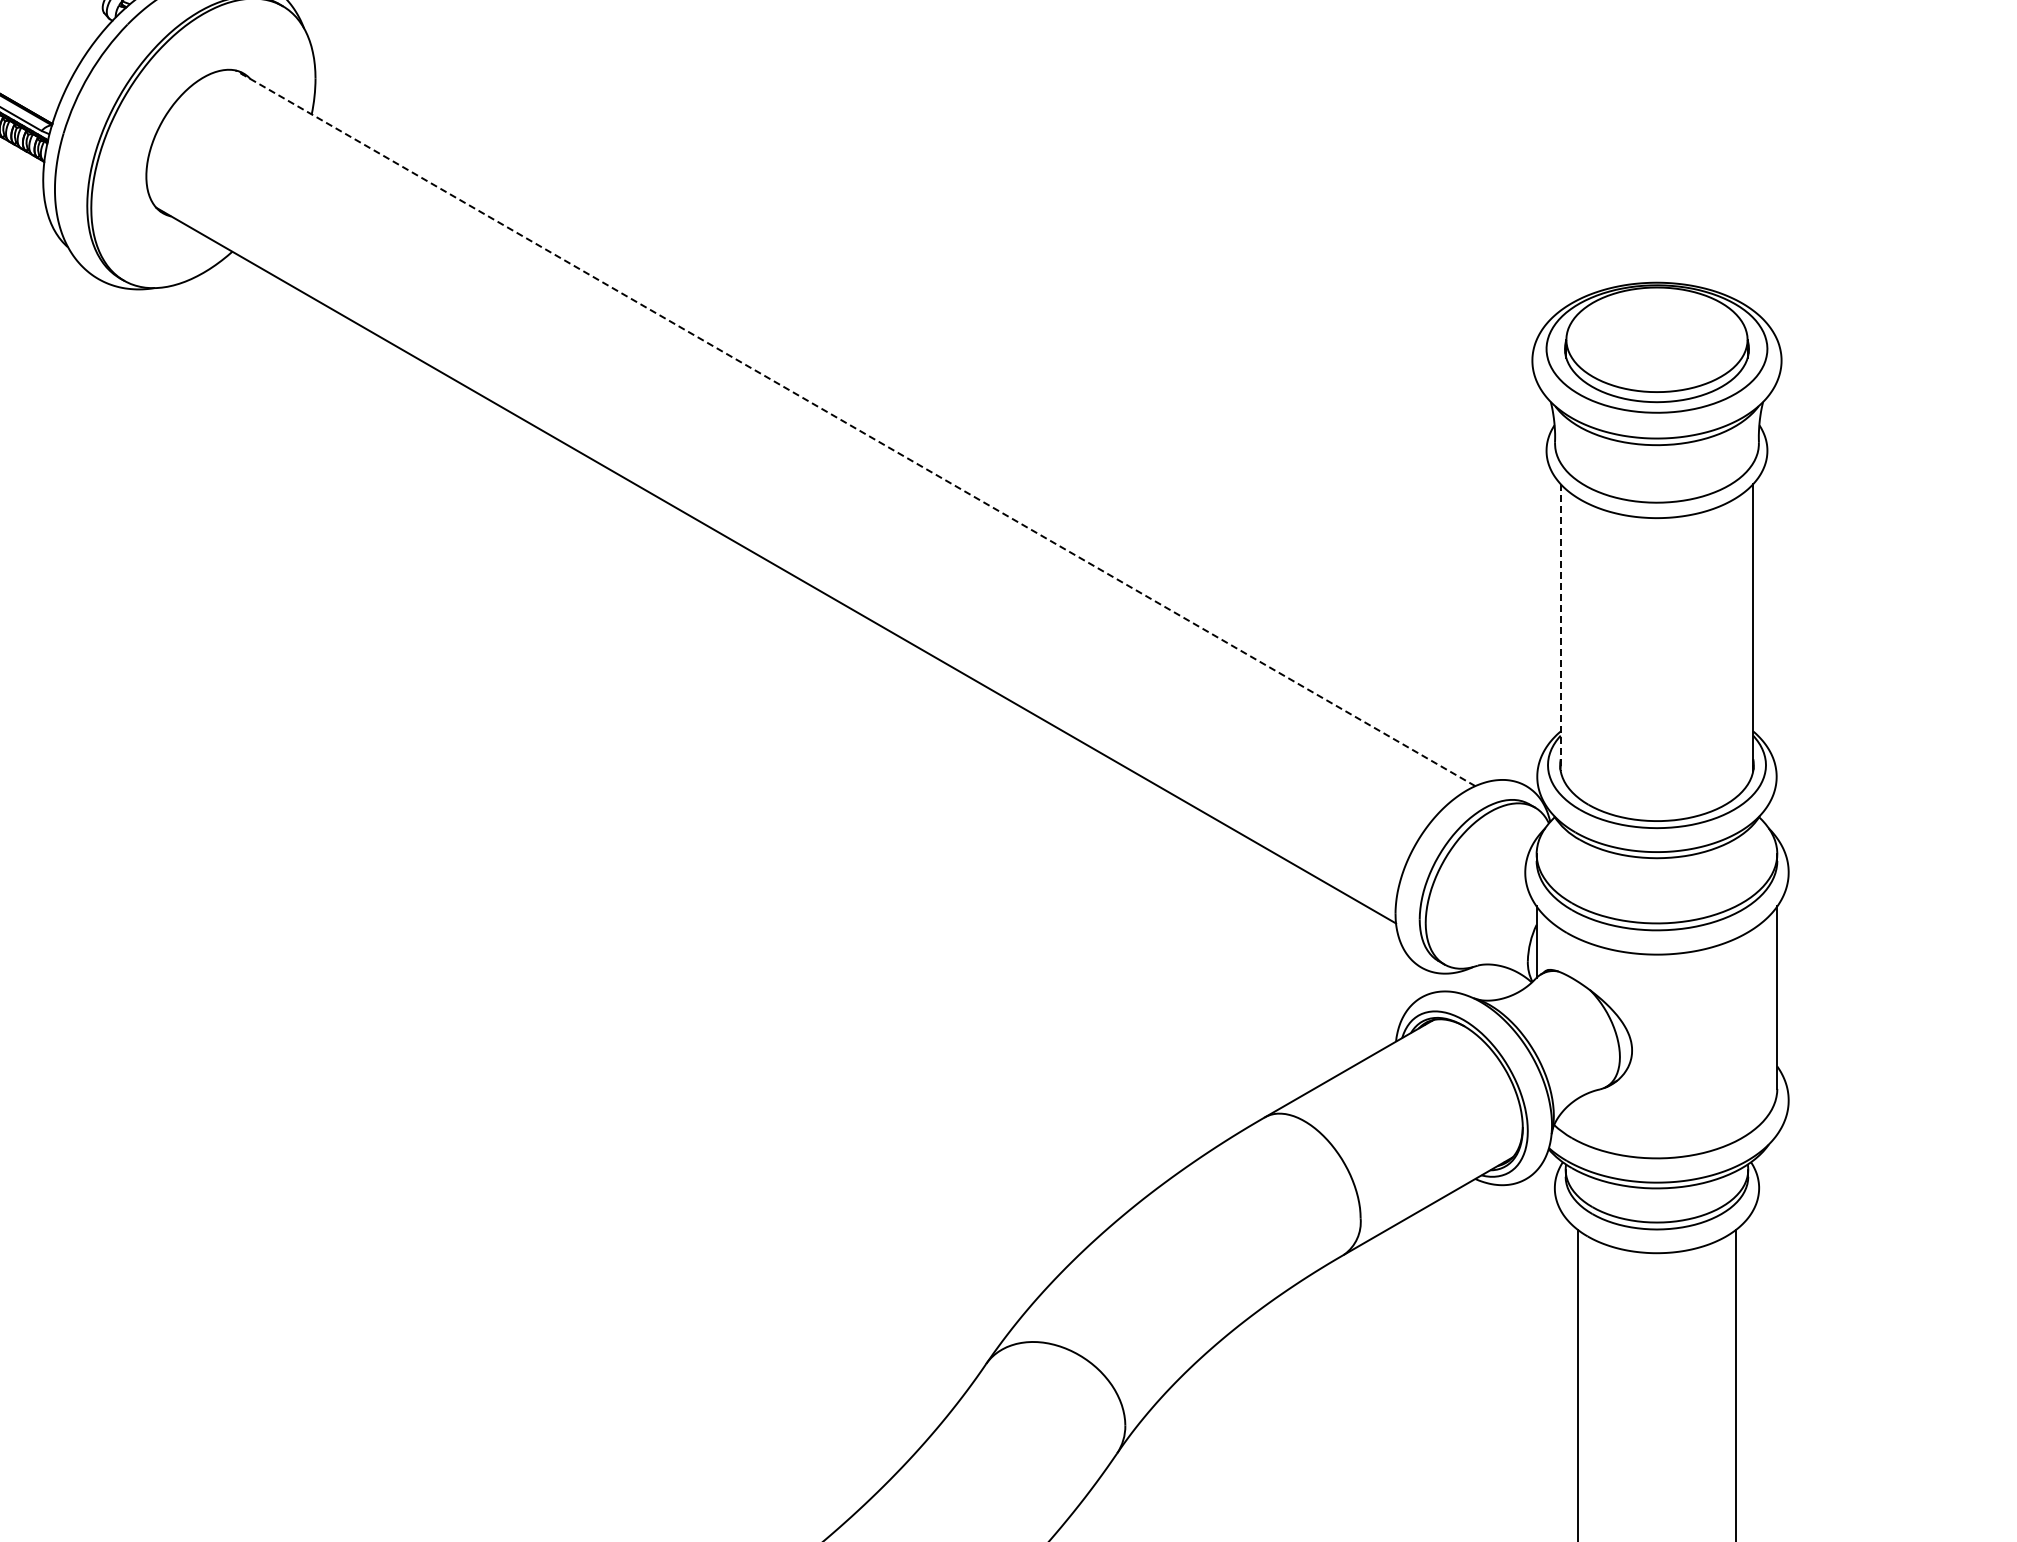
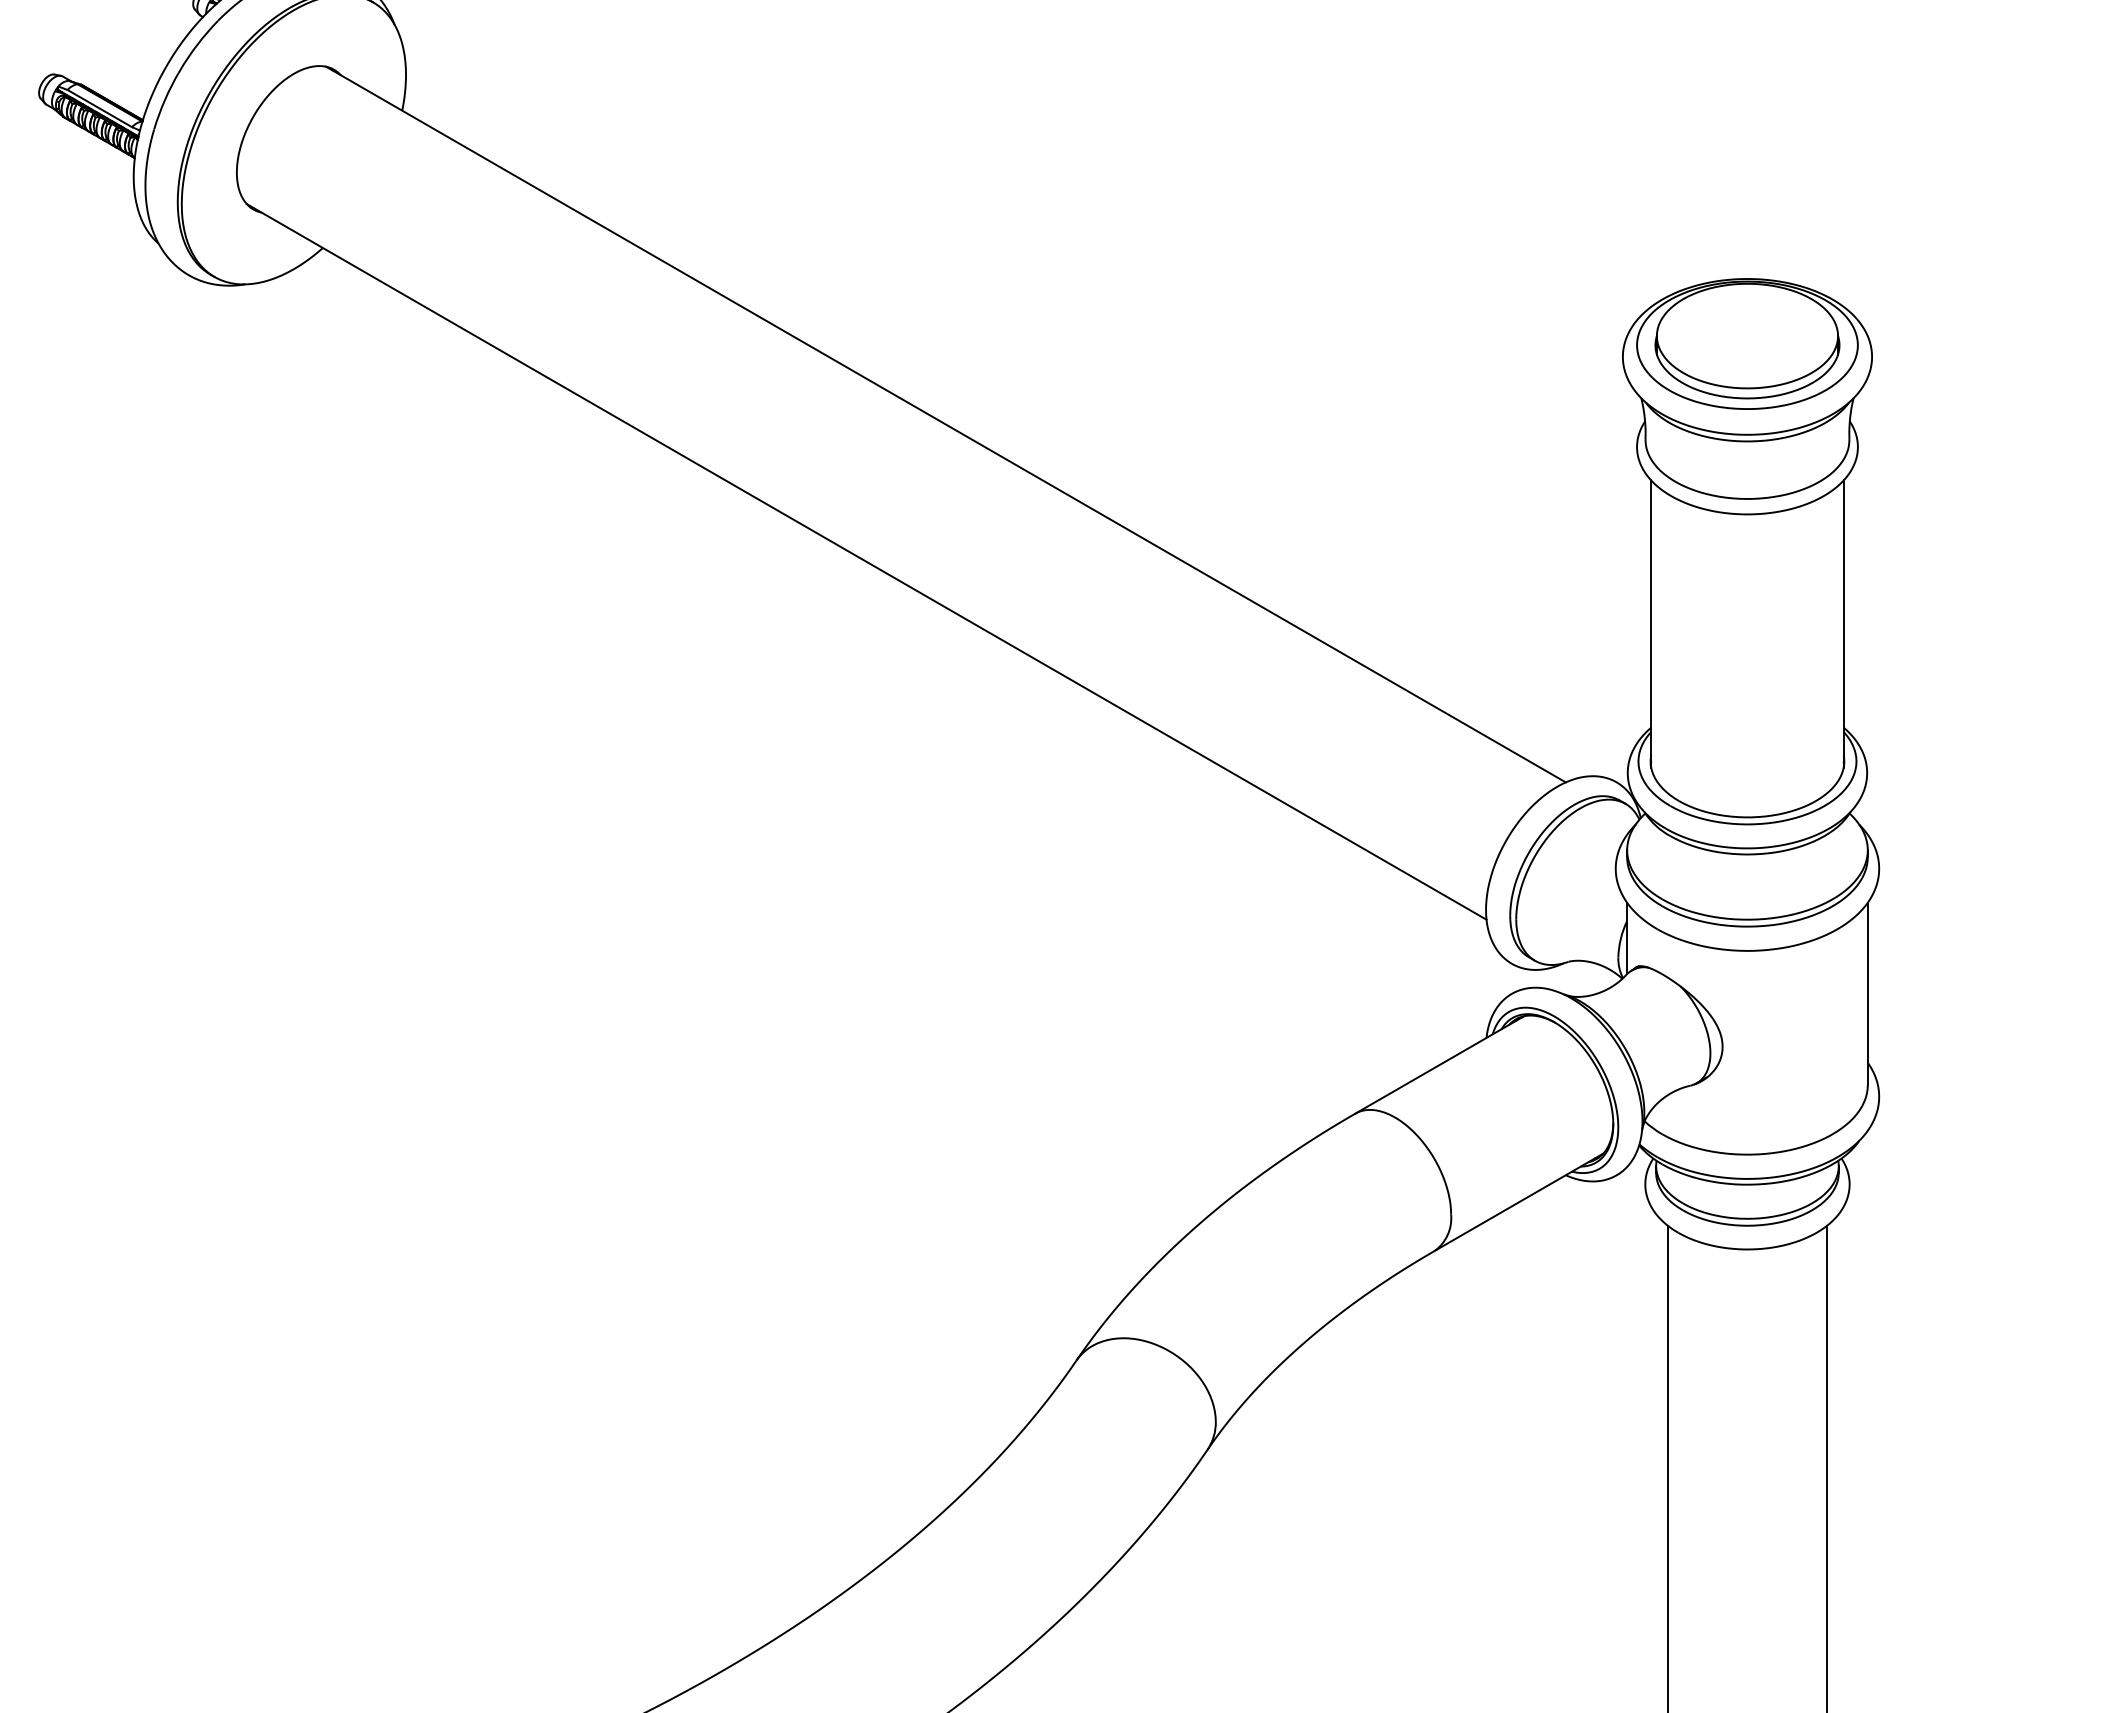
line: (855, 428) -> (945, 424), dashed -> solid
line: (1561, 627) -> (1651, 623), dashed -> solid

